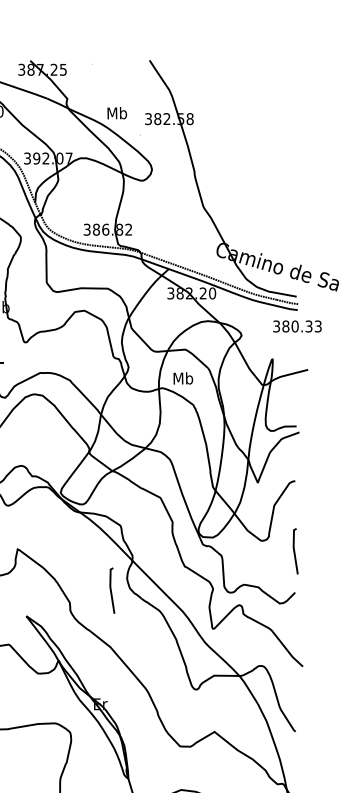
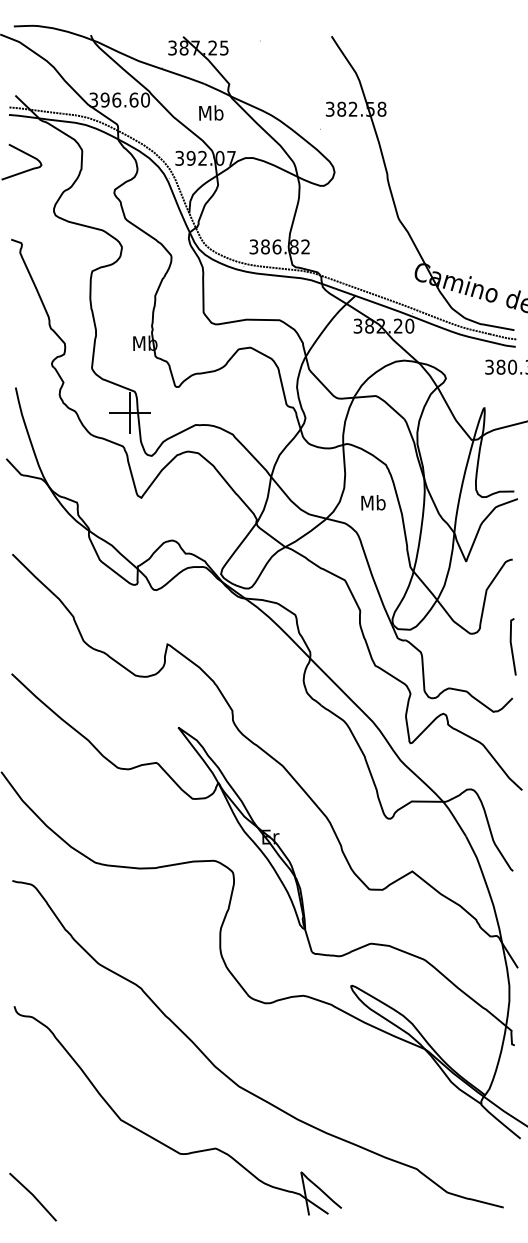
text: (117, 112) -> (211, 112), moved
text: (183, 378) -> (373, 502), moved
line: (111, 590) -> (284, 695), removed

